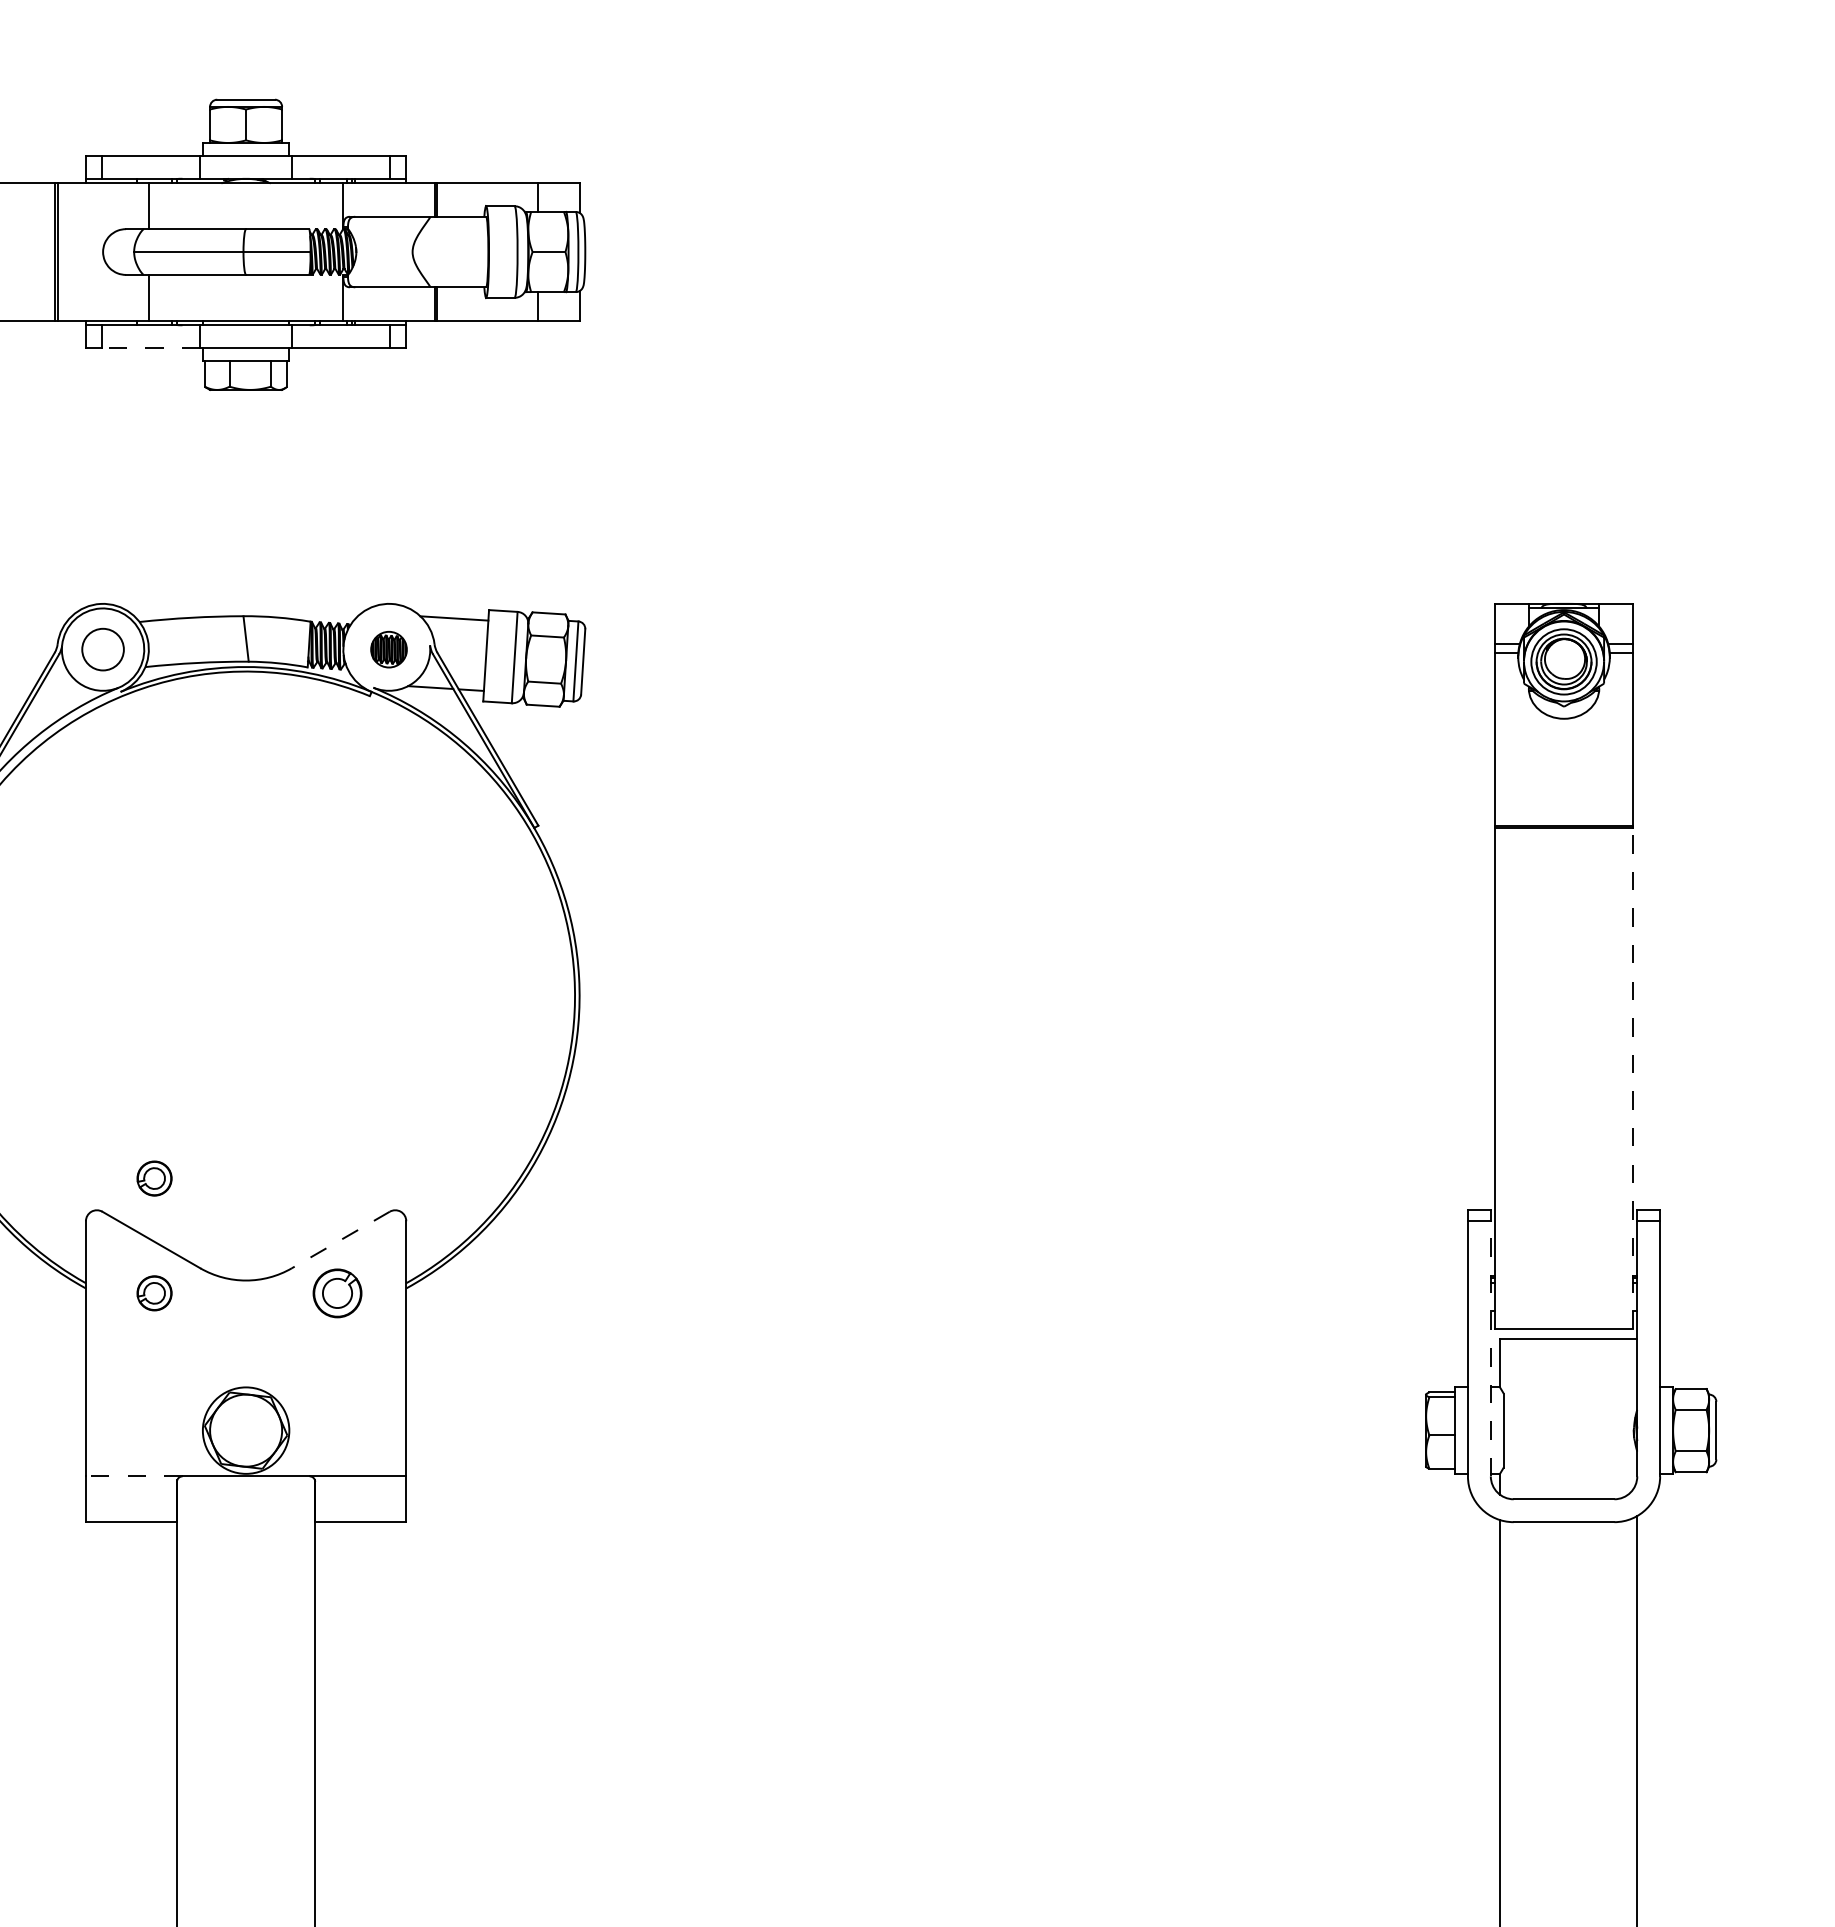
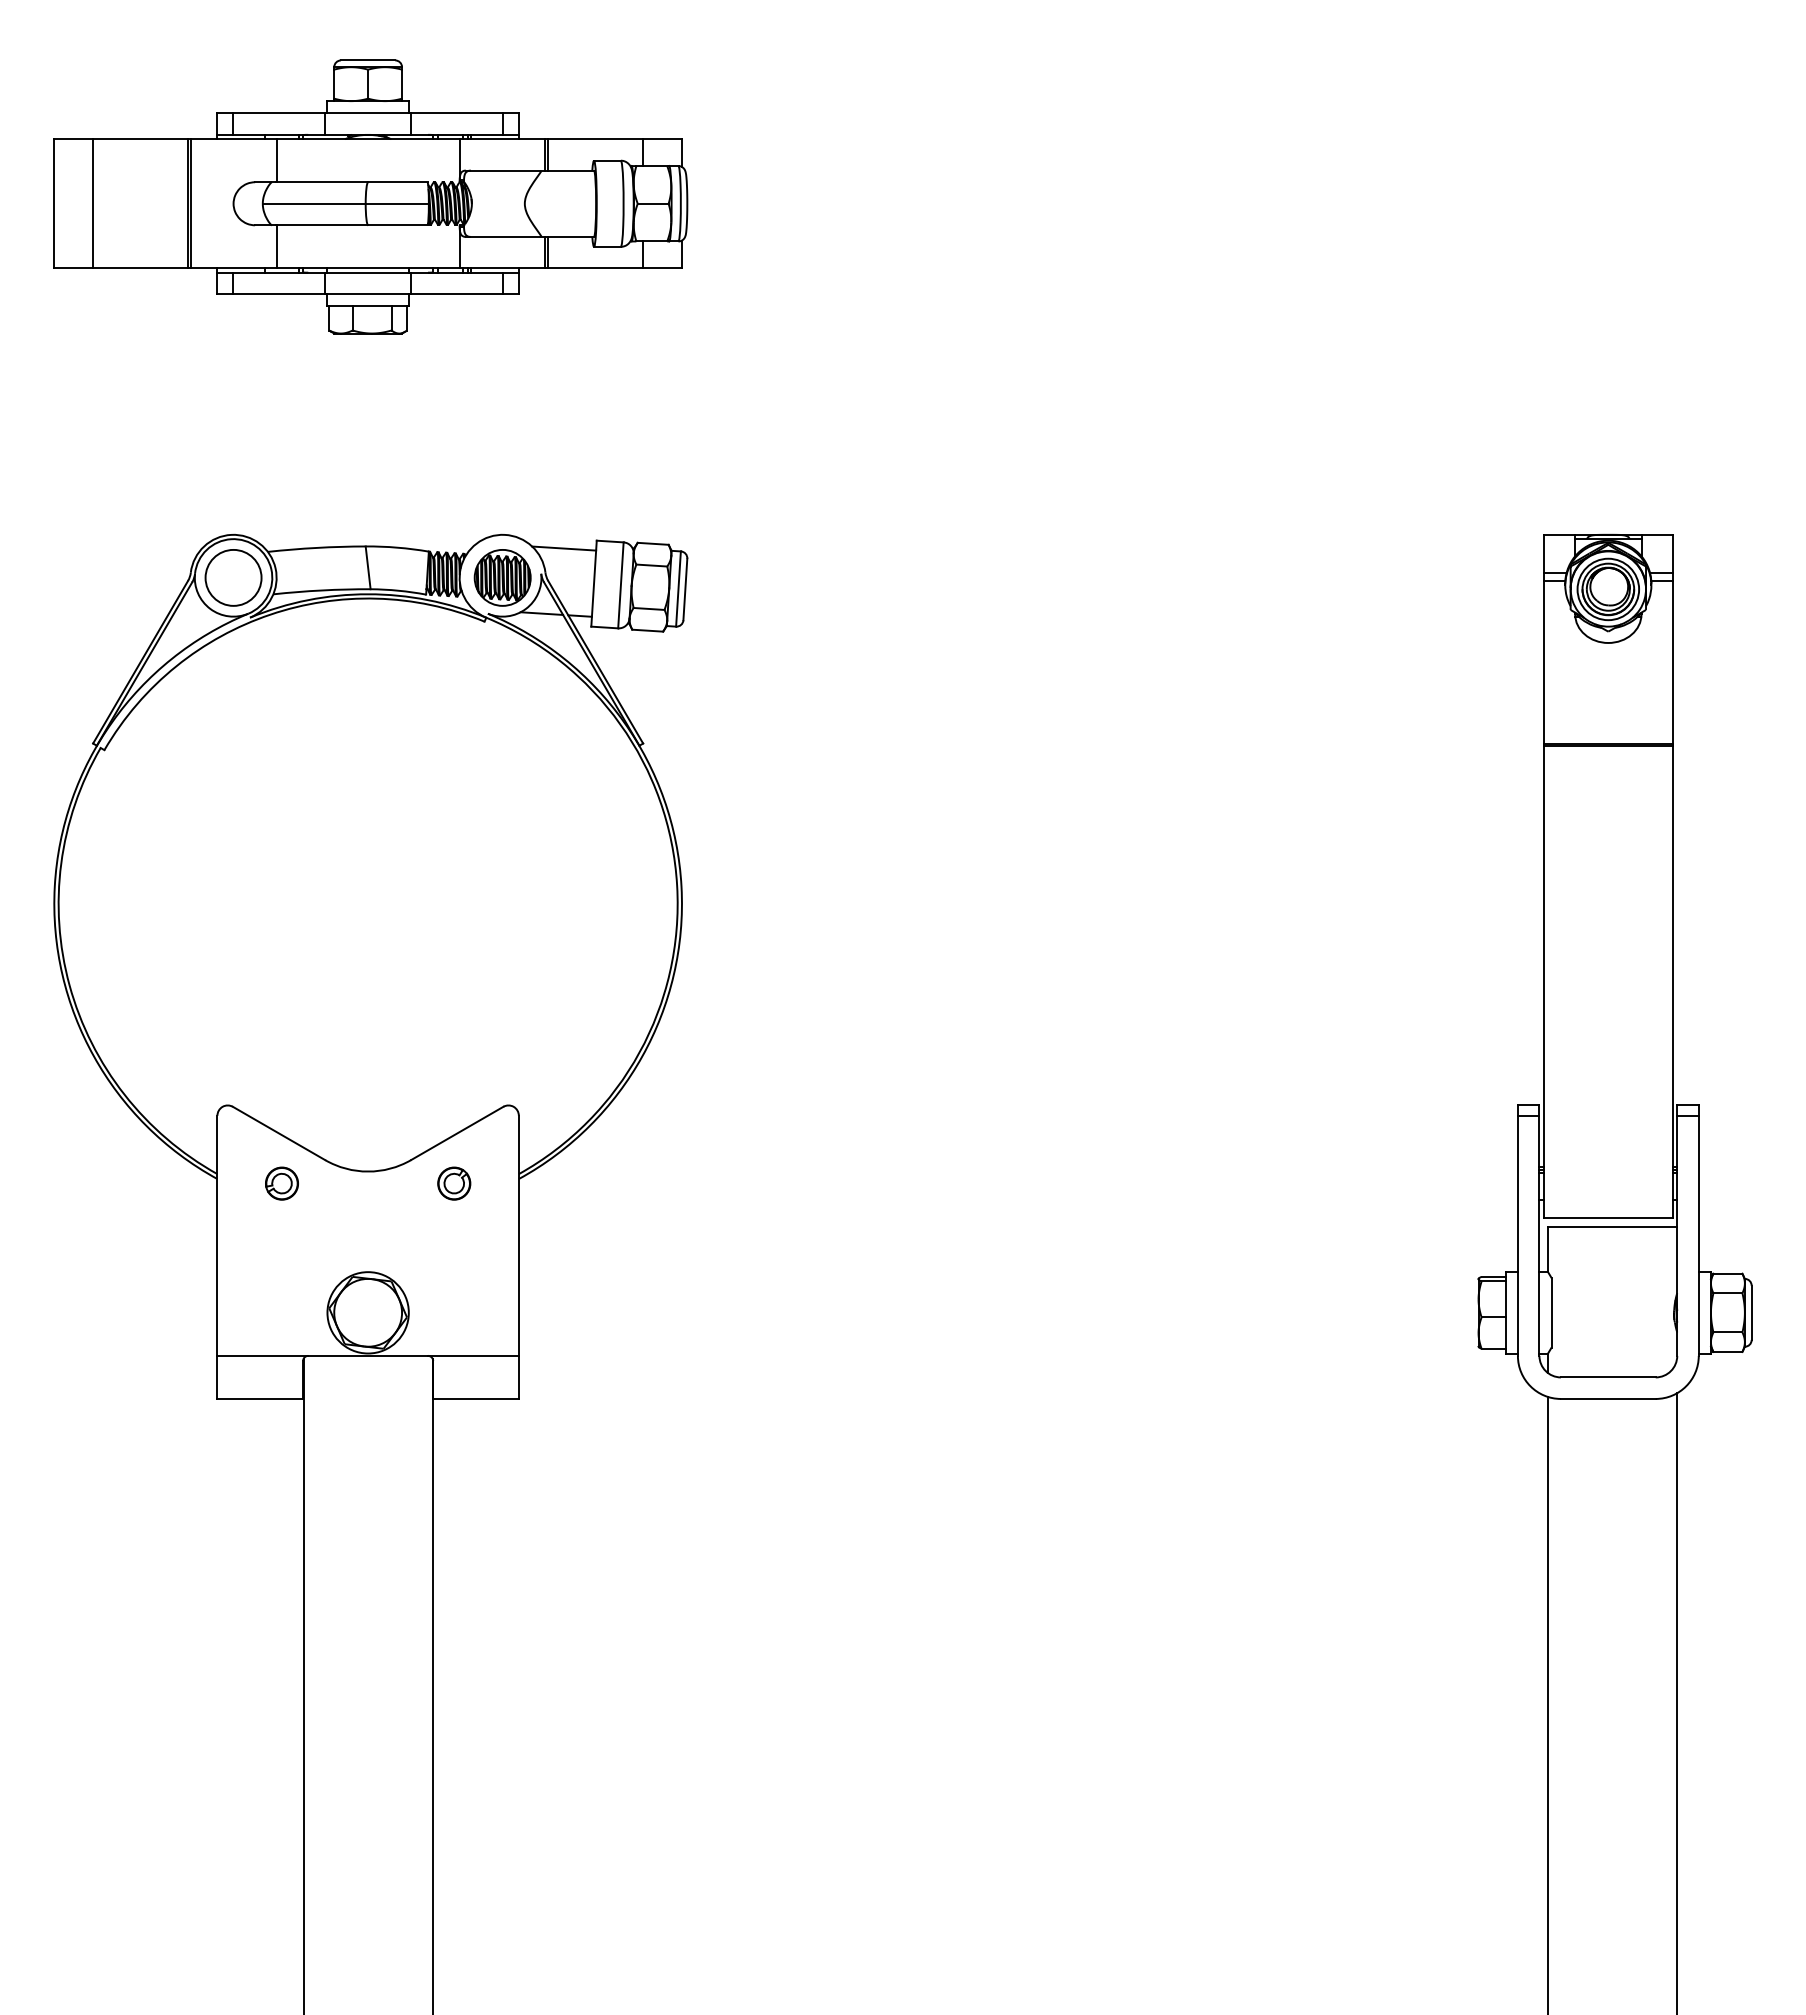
line: (150, 348) -> (278, 294), dashed -> solid
circle: (103, 649) -> (233, 577), size x1.43
part: (388, 649) -> (502, 577), size x1.67
line: (1632, 1078) -> (1672, 981), dashed -> solid
part: (154, 1178) -> (281, 1075), removed
line: (339, 1240) -> (456, 1133), dashed -> solid
part: (337, 1293) -> (454, 1183), size x0.71
line: (1490, 1348) -> (1539, 1235), dashed -> solid
line: (133, 1475) -> (262, 1355), dashed -> solid

